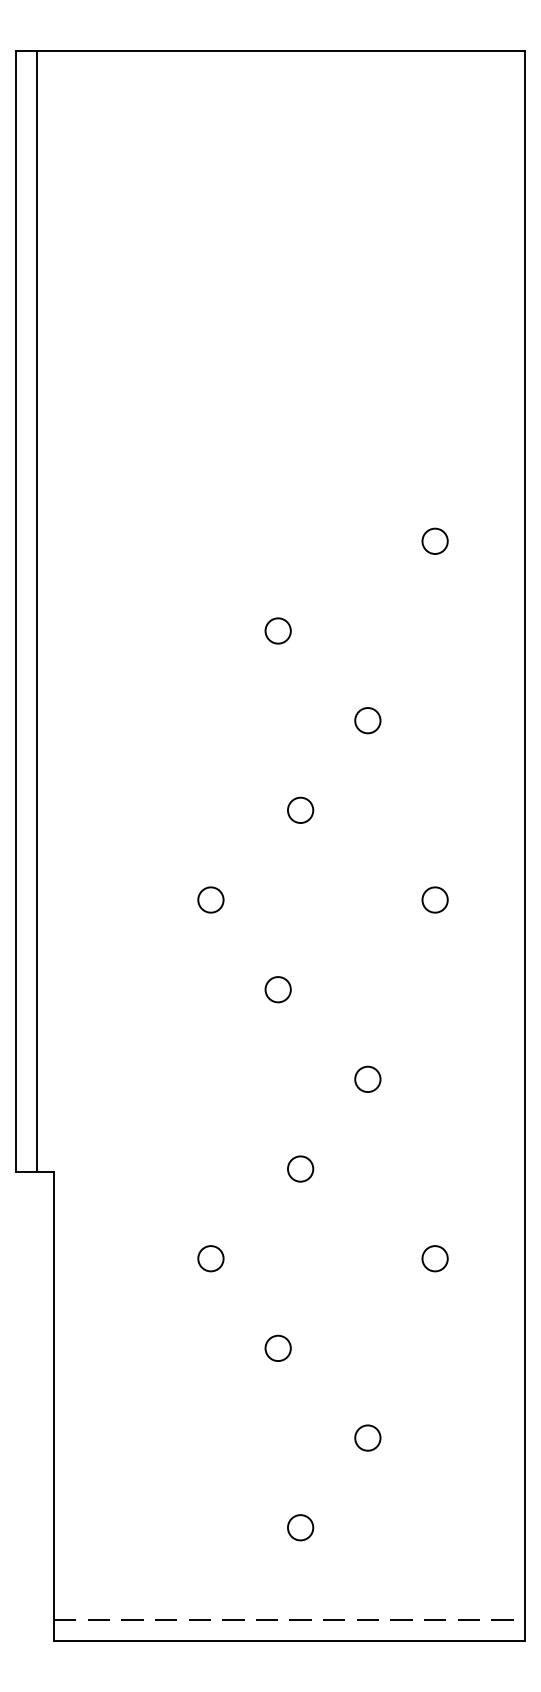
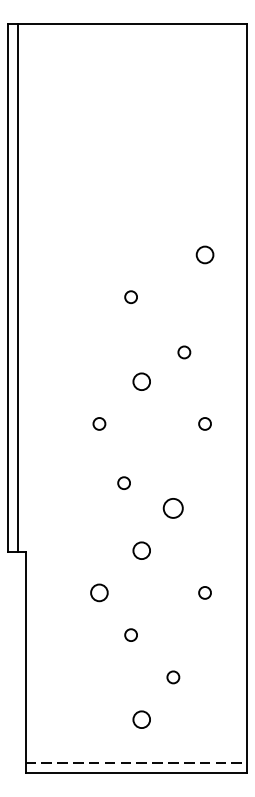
circle: (433, 540) -> (204, 254), size x1.4
circle: (368, 720) -> (184, 352), moved
circle: (300, 809) -> (141, 381), size x1.4
circle: (276, 988) -> (123, 482), moved
circle: (368, 1079) -> (173, 508), size x1.6
circle: (300, 1168) -> (141, 550), size x1.4
circle: (211, 1257) -> (99, 592), size x1.4
circle: (300, 1527) -> (141, 719), size x1.4

